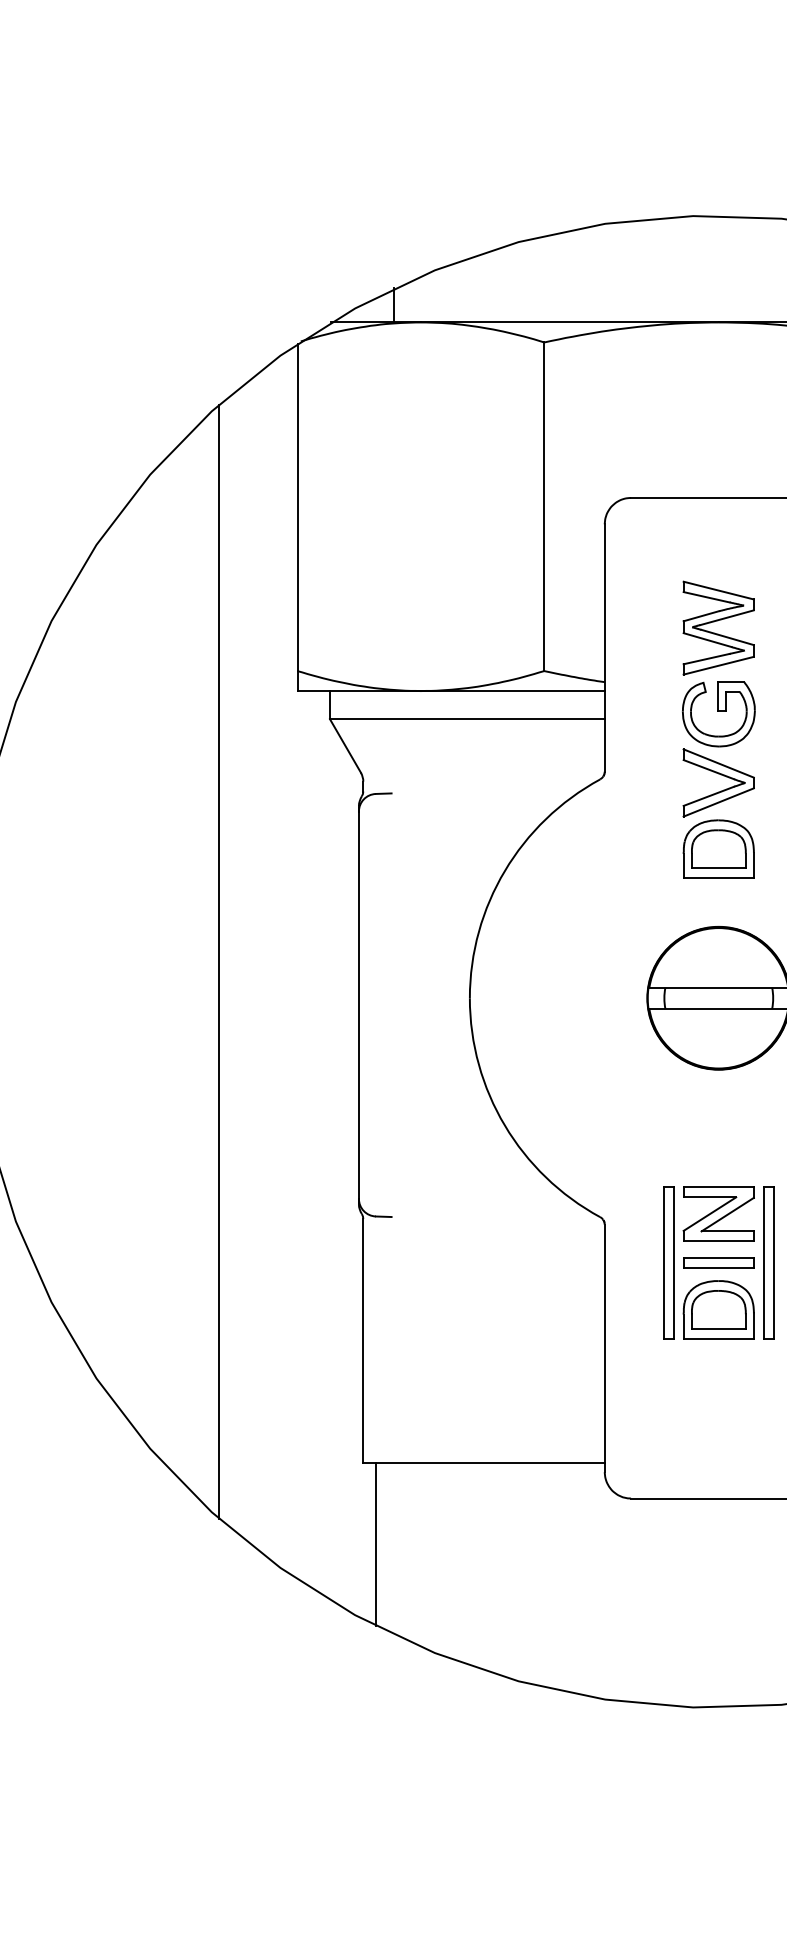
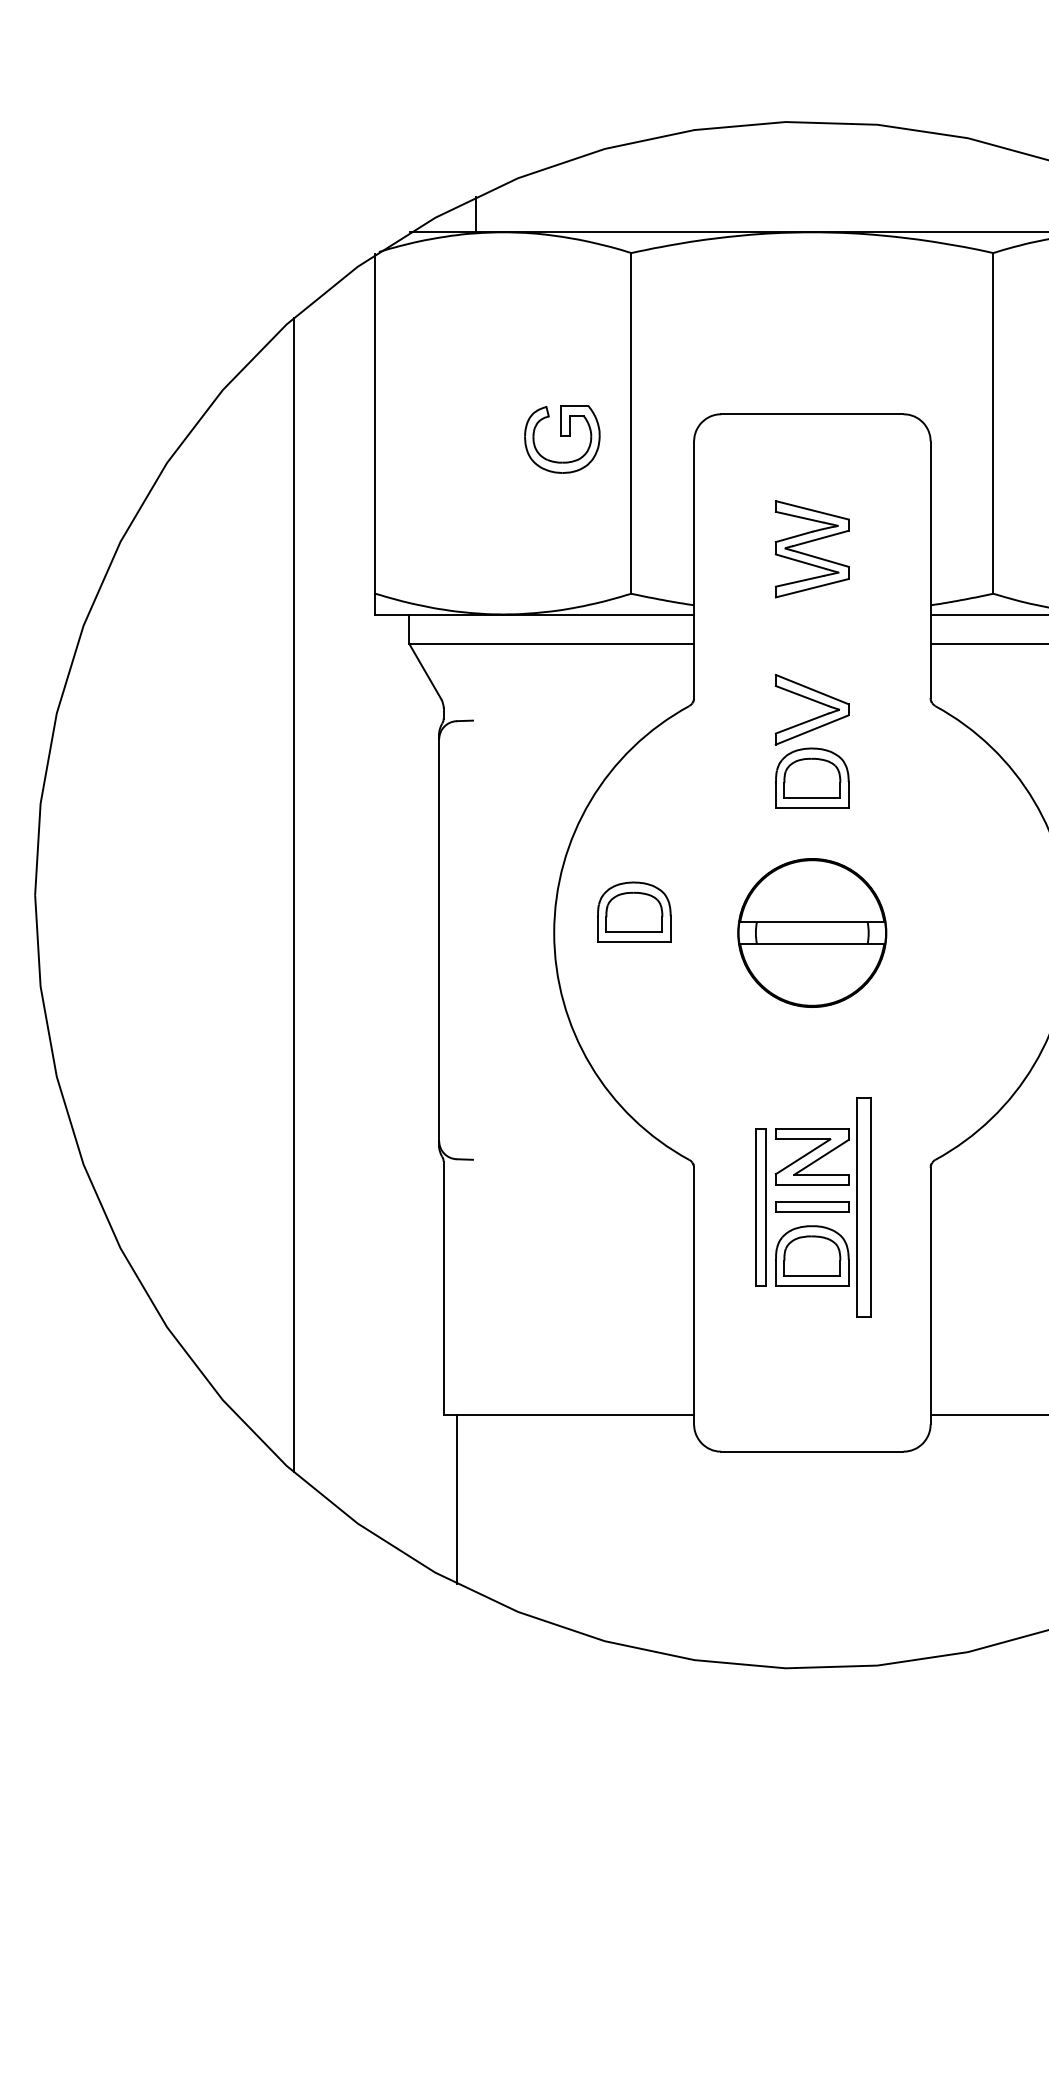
part: (718, 714) -> (562, 439), moved
part: (547, 977) -> (634, 911), added
part: (768, 1263) -> (863, 1207), size x1.4

